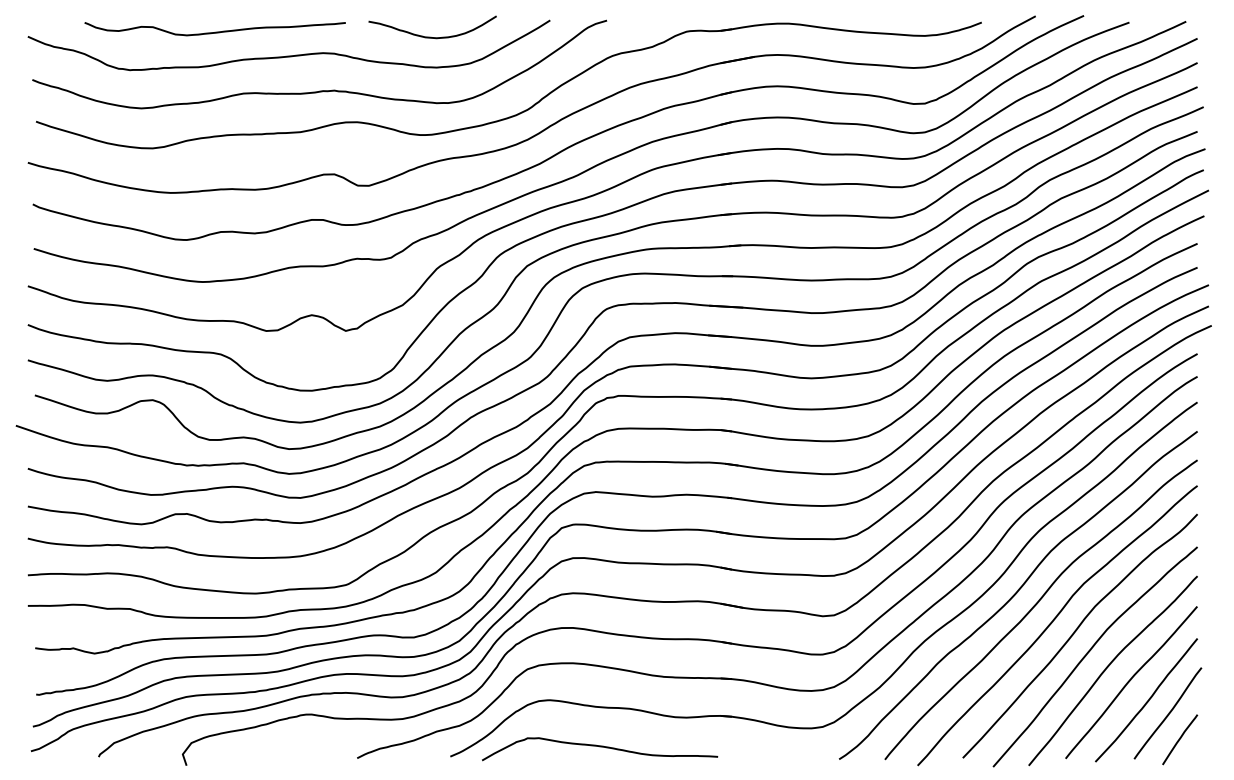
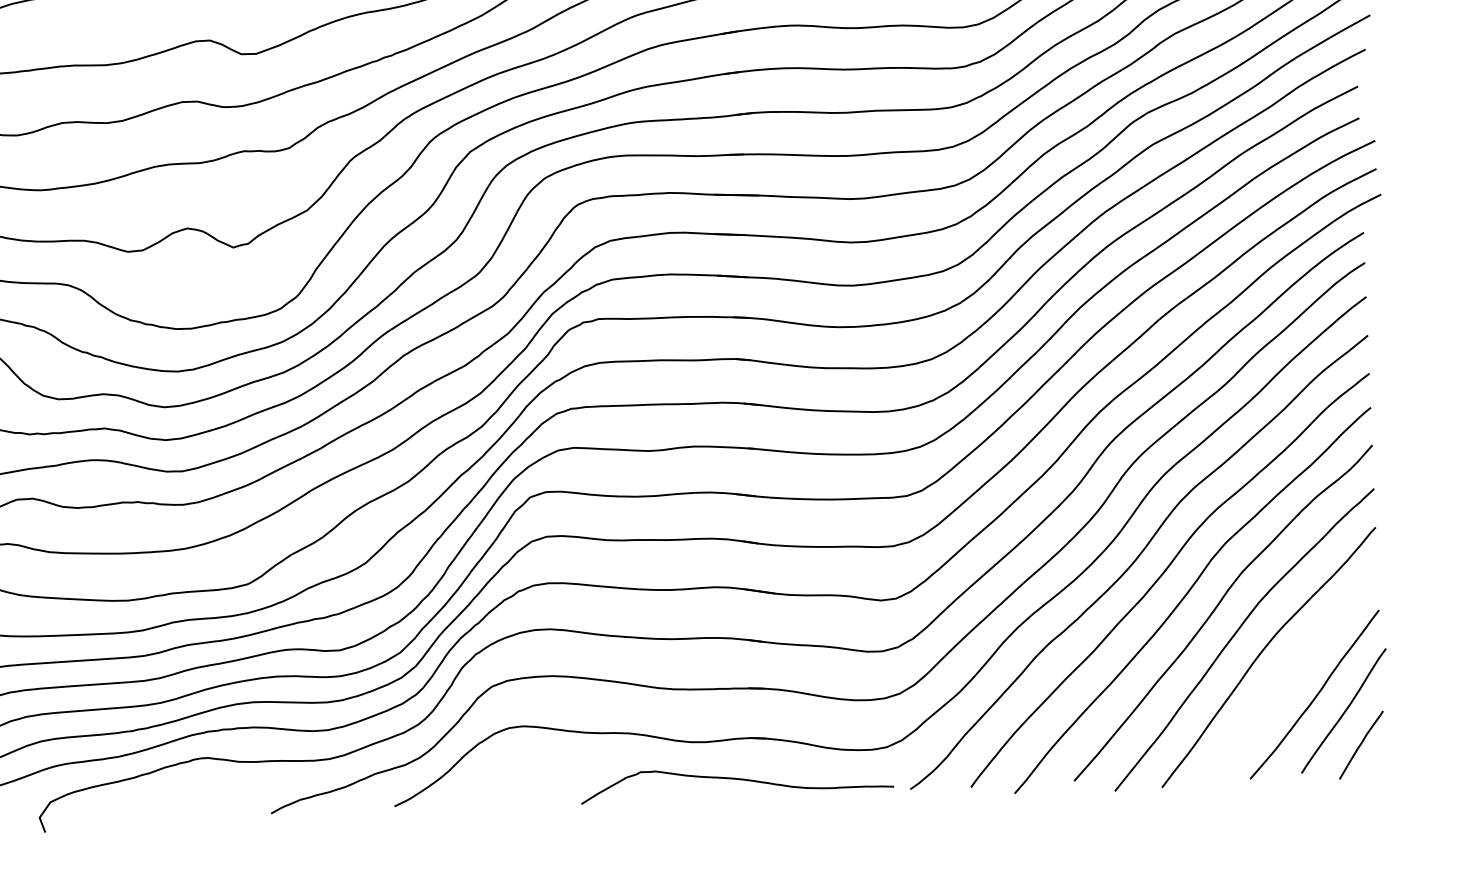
curve: (1130, 681) -> (1292, 670), removed
curve: (600, 747) -> (737, 780), moved

